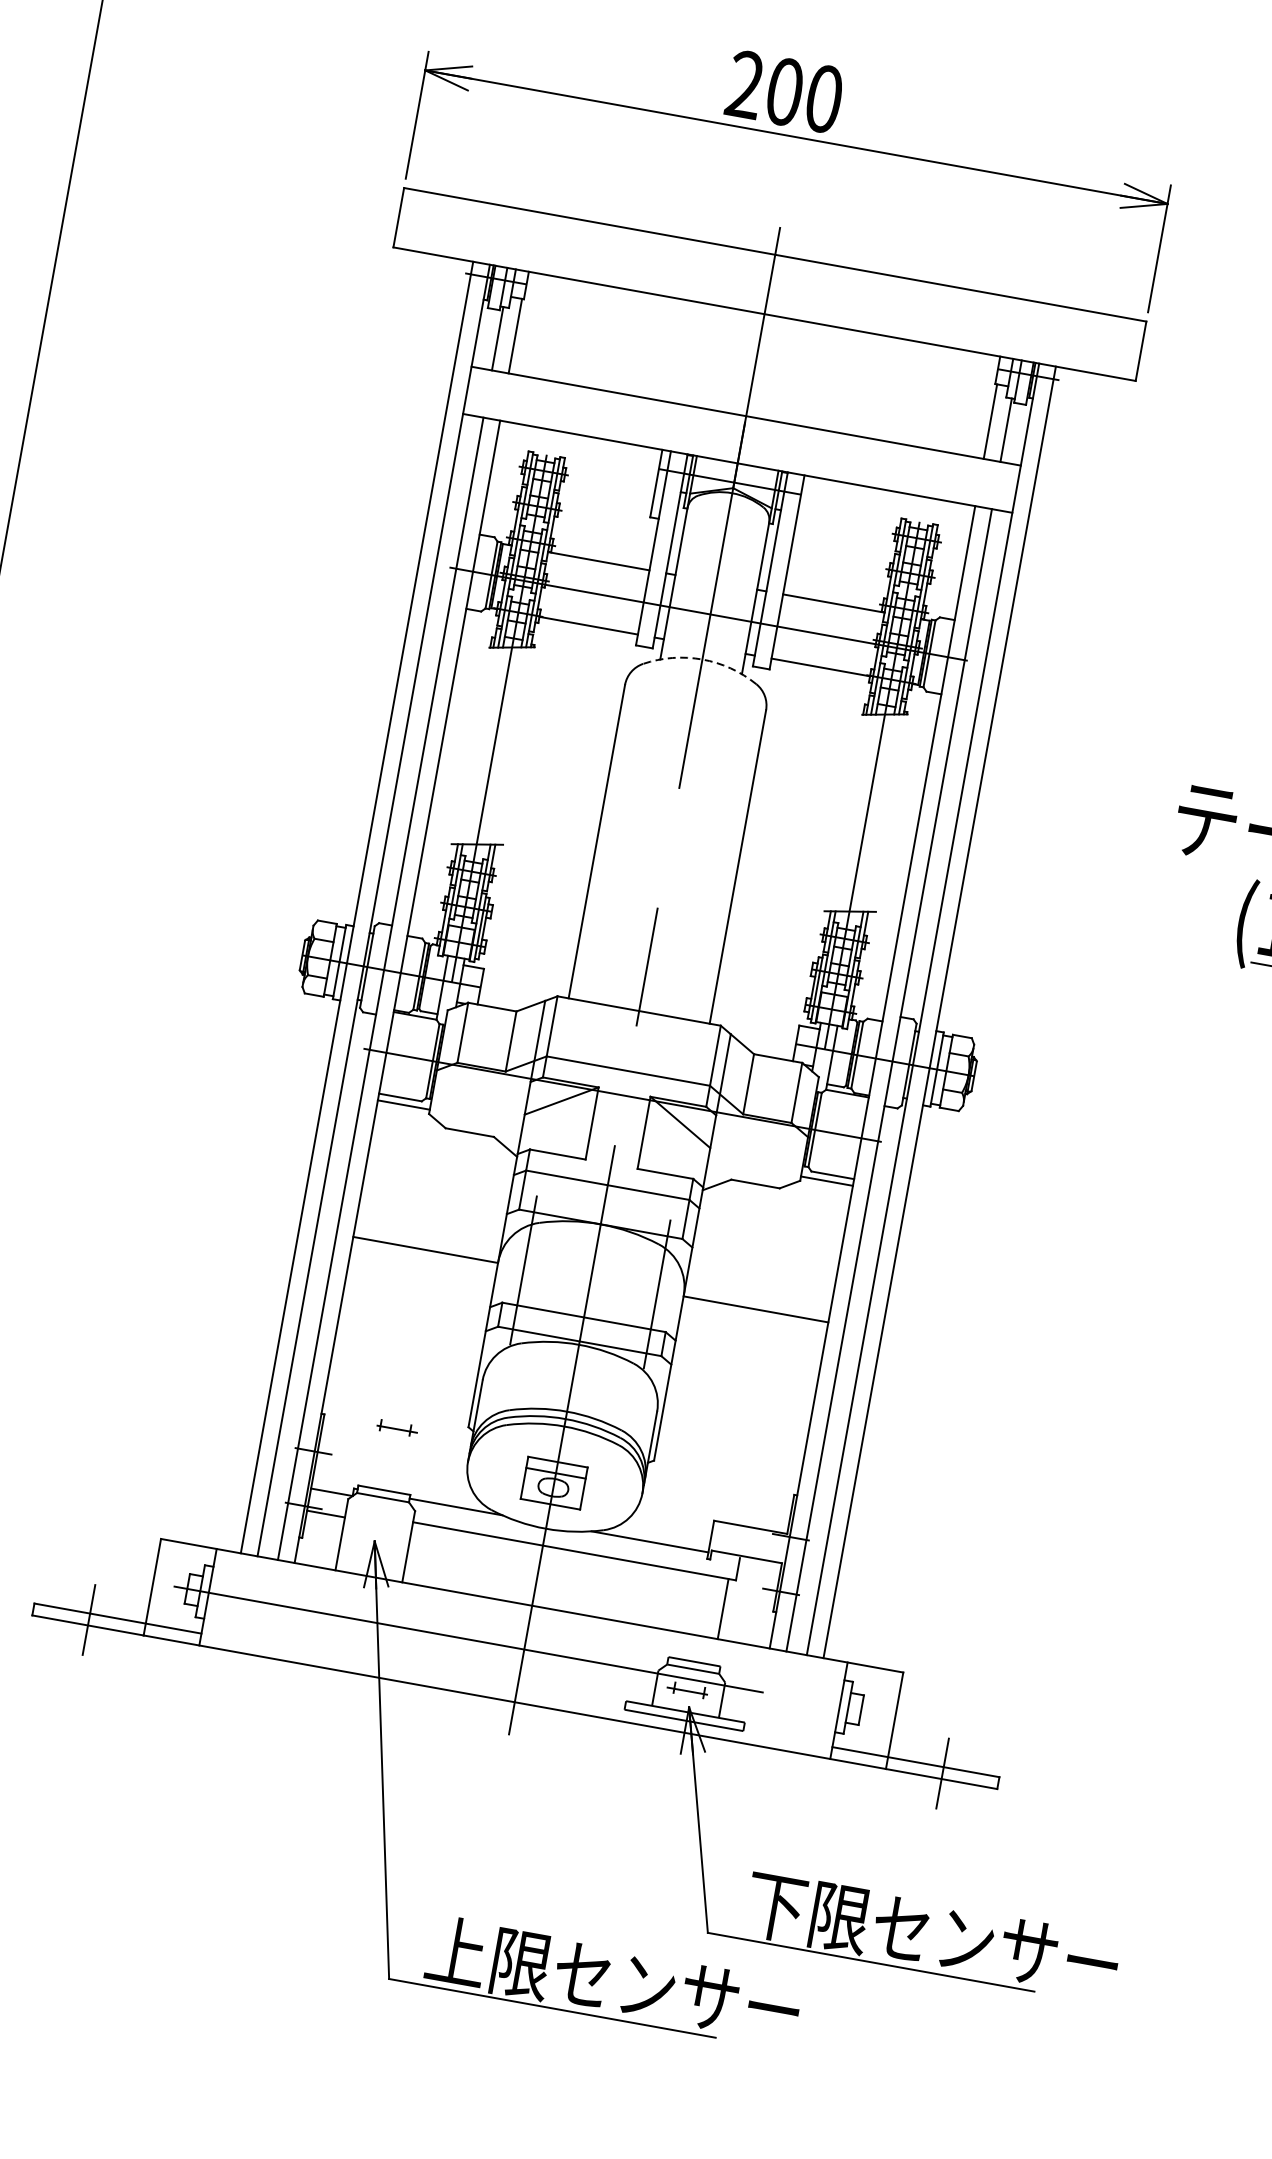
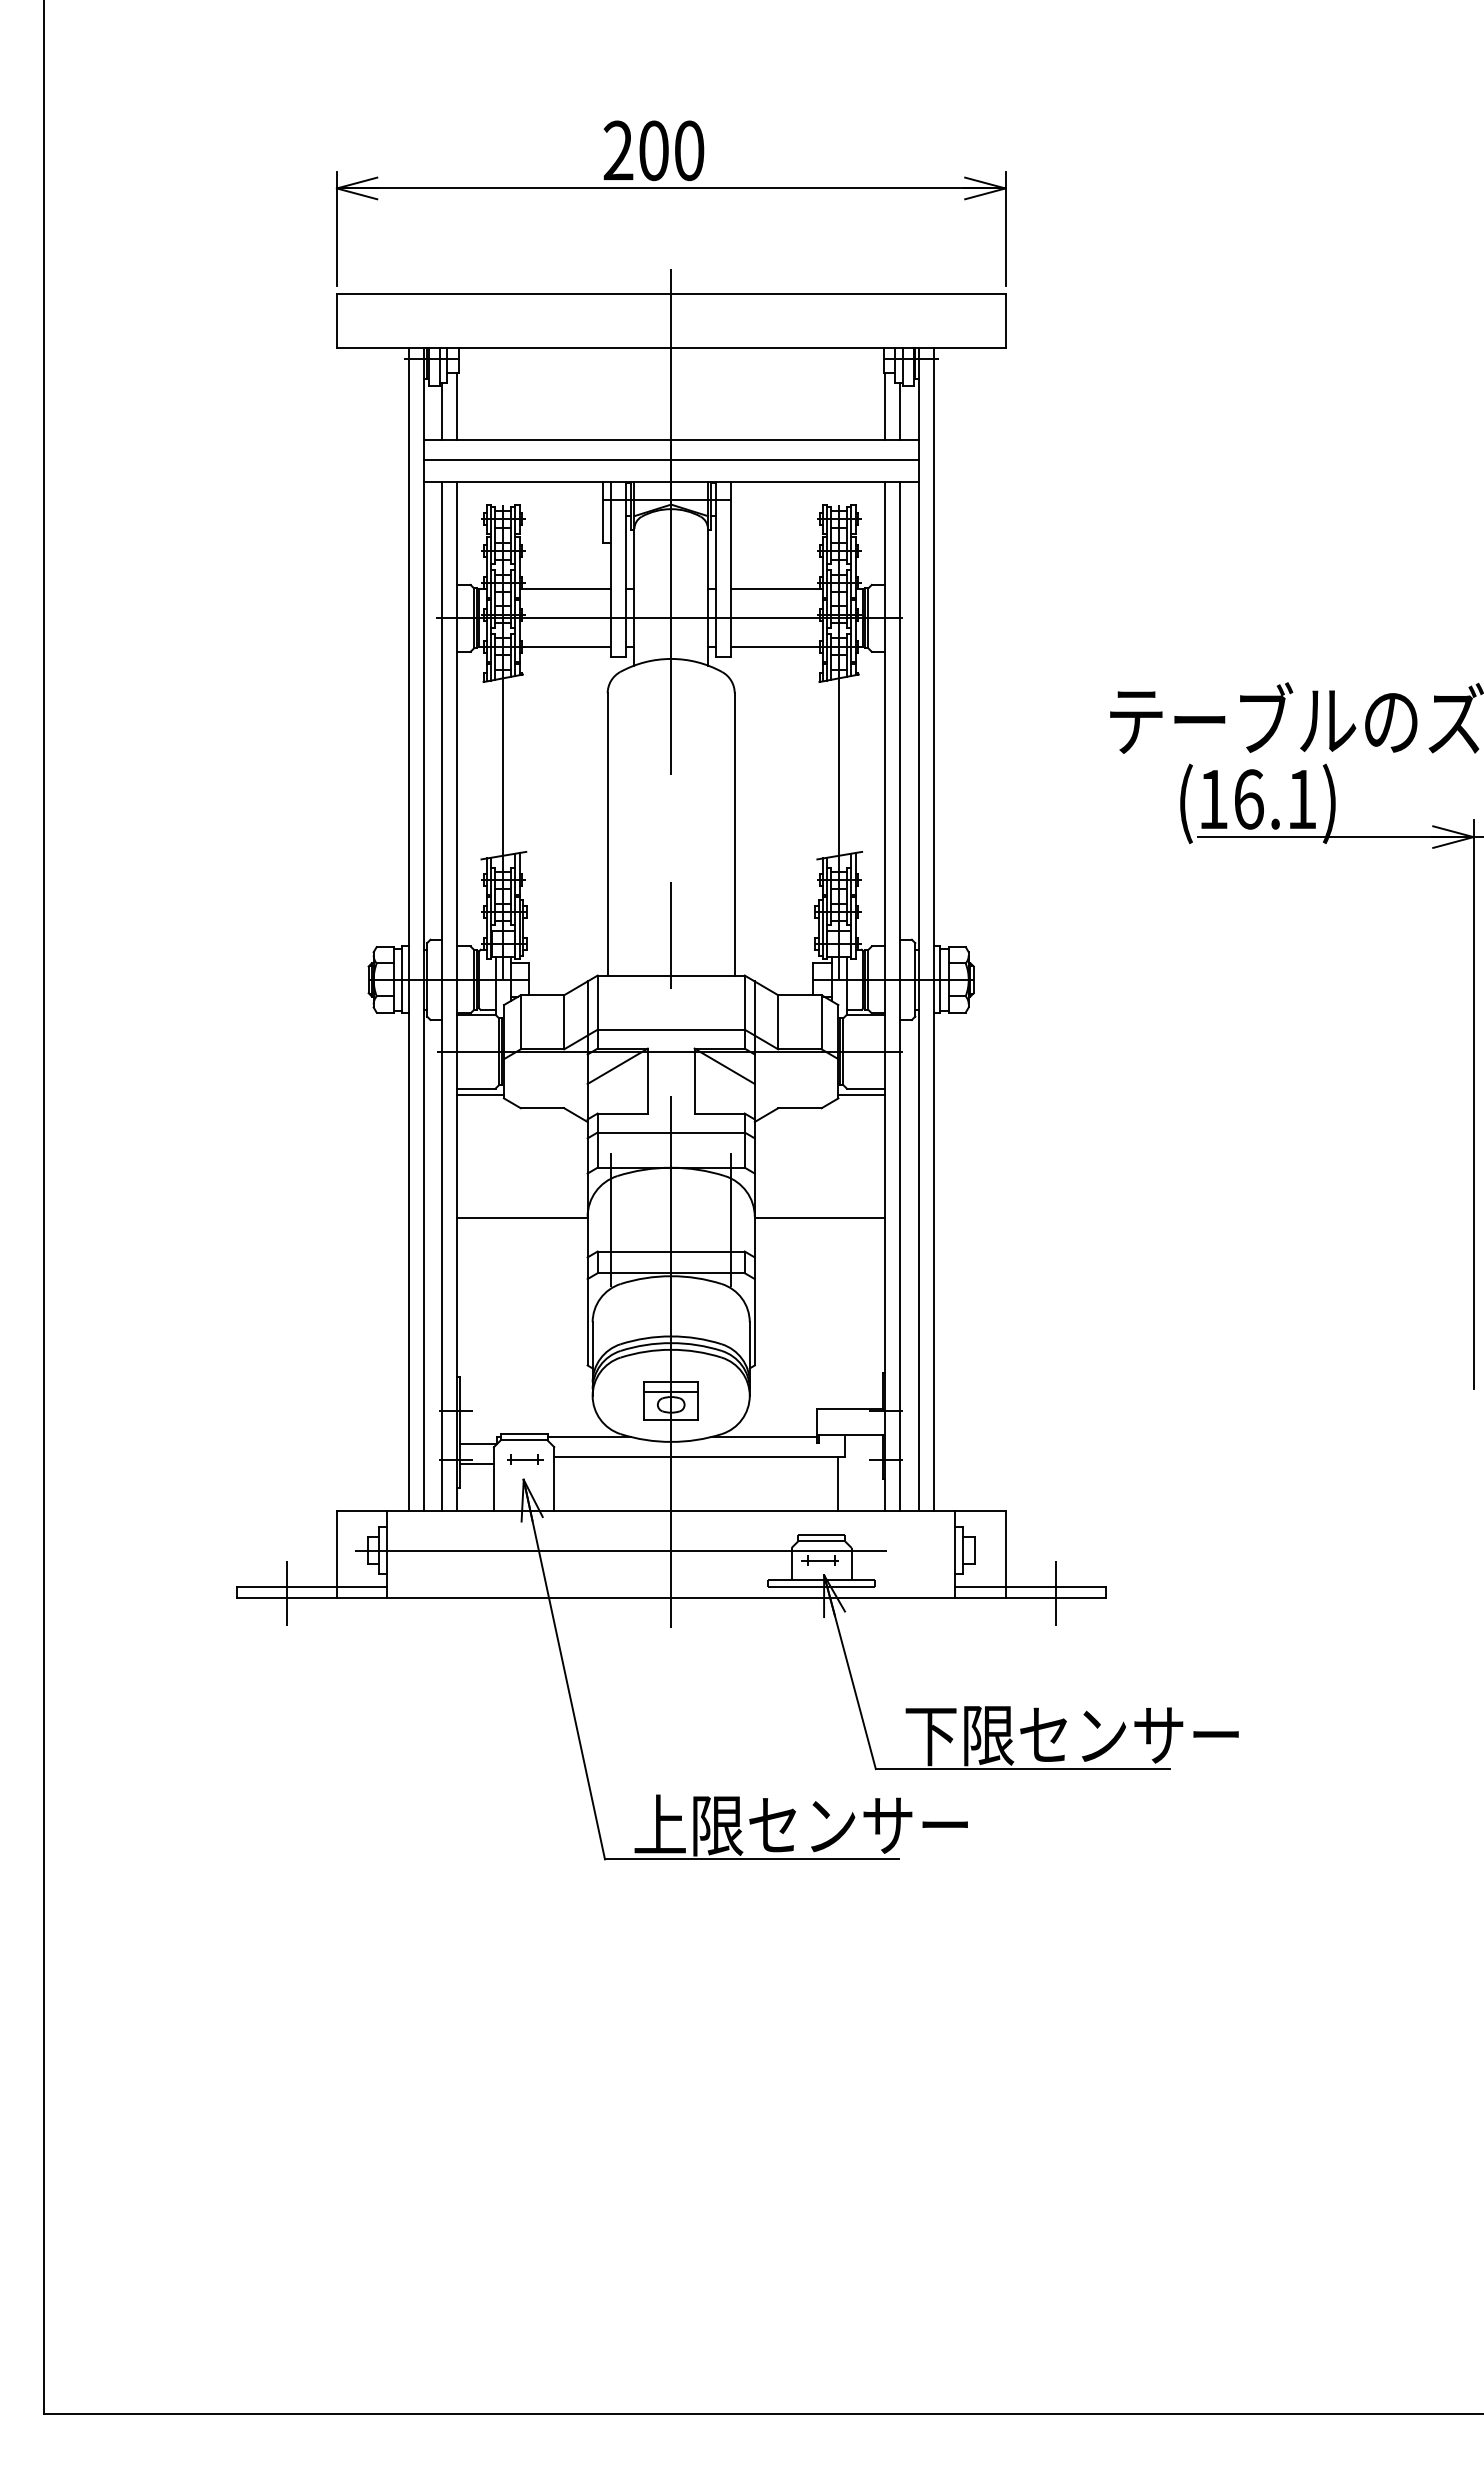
line: (741, 439) -> (670, 460), added
arc: (702, 659) -> (671, 658), dashed -> solid
part: (397, 1428) -> (525, 1459), moved

